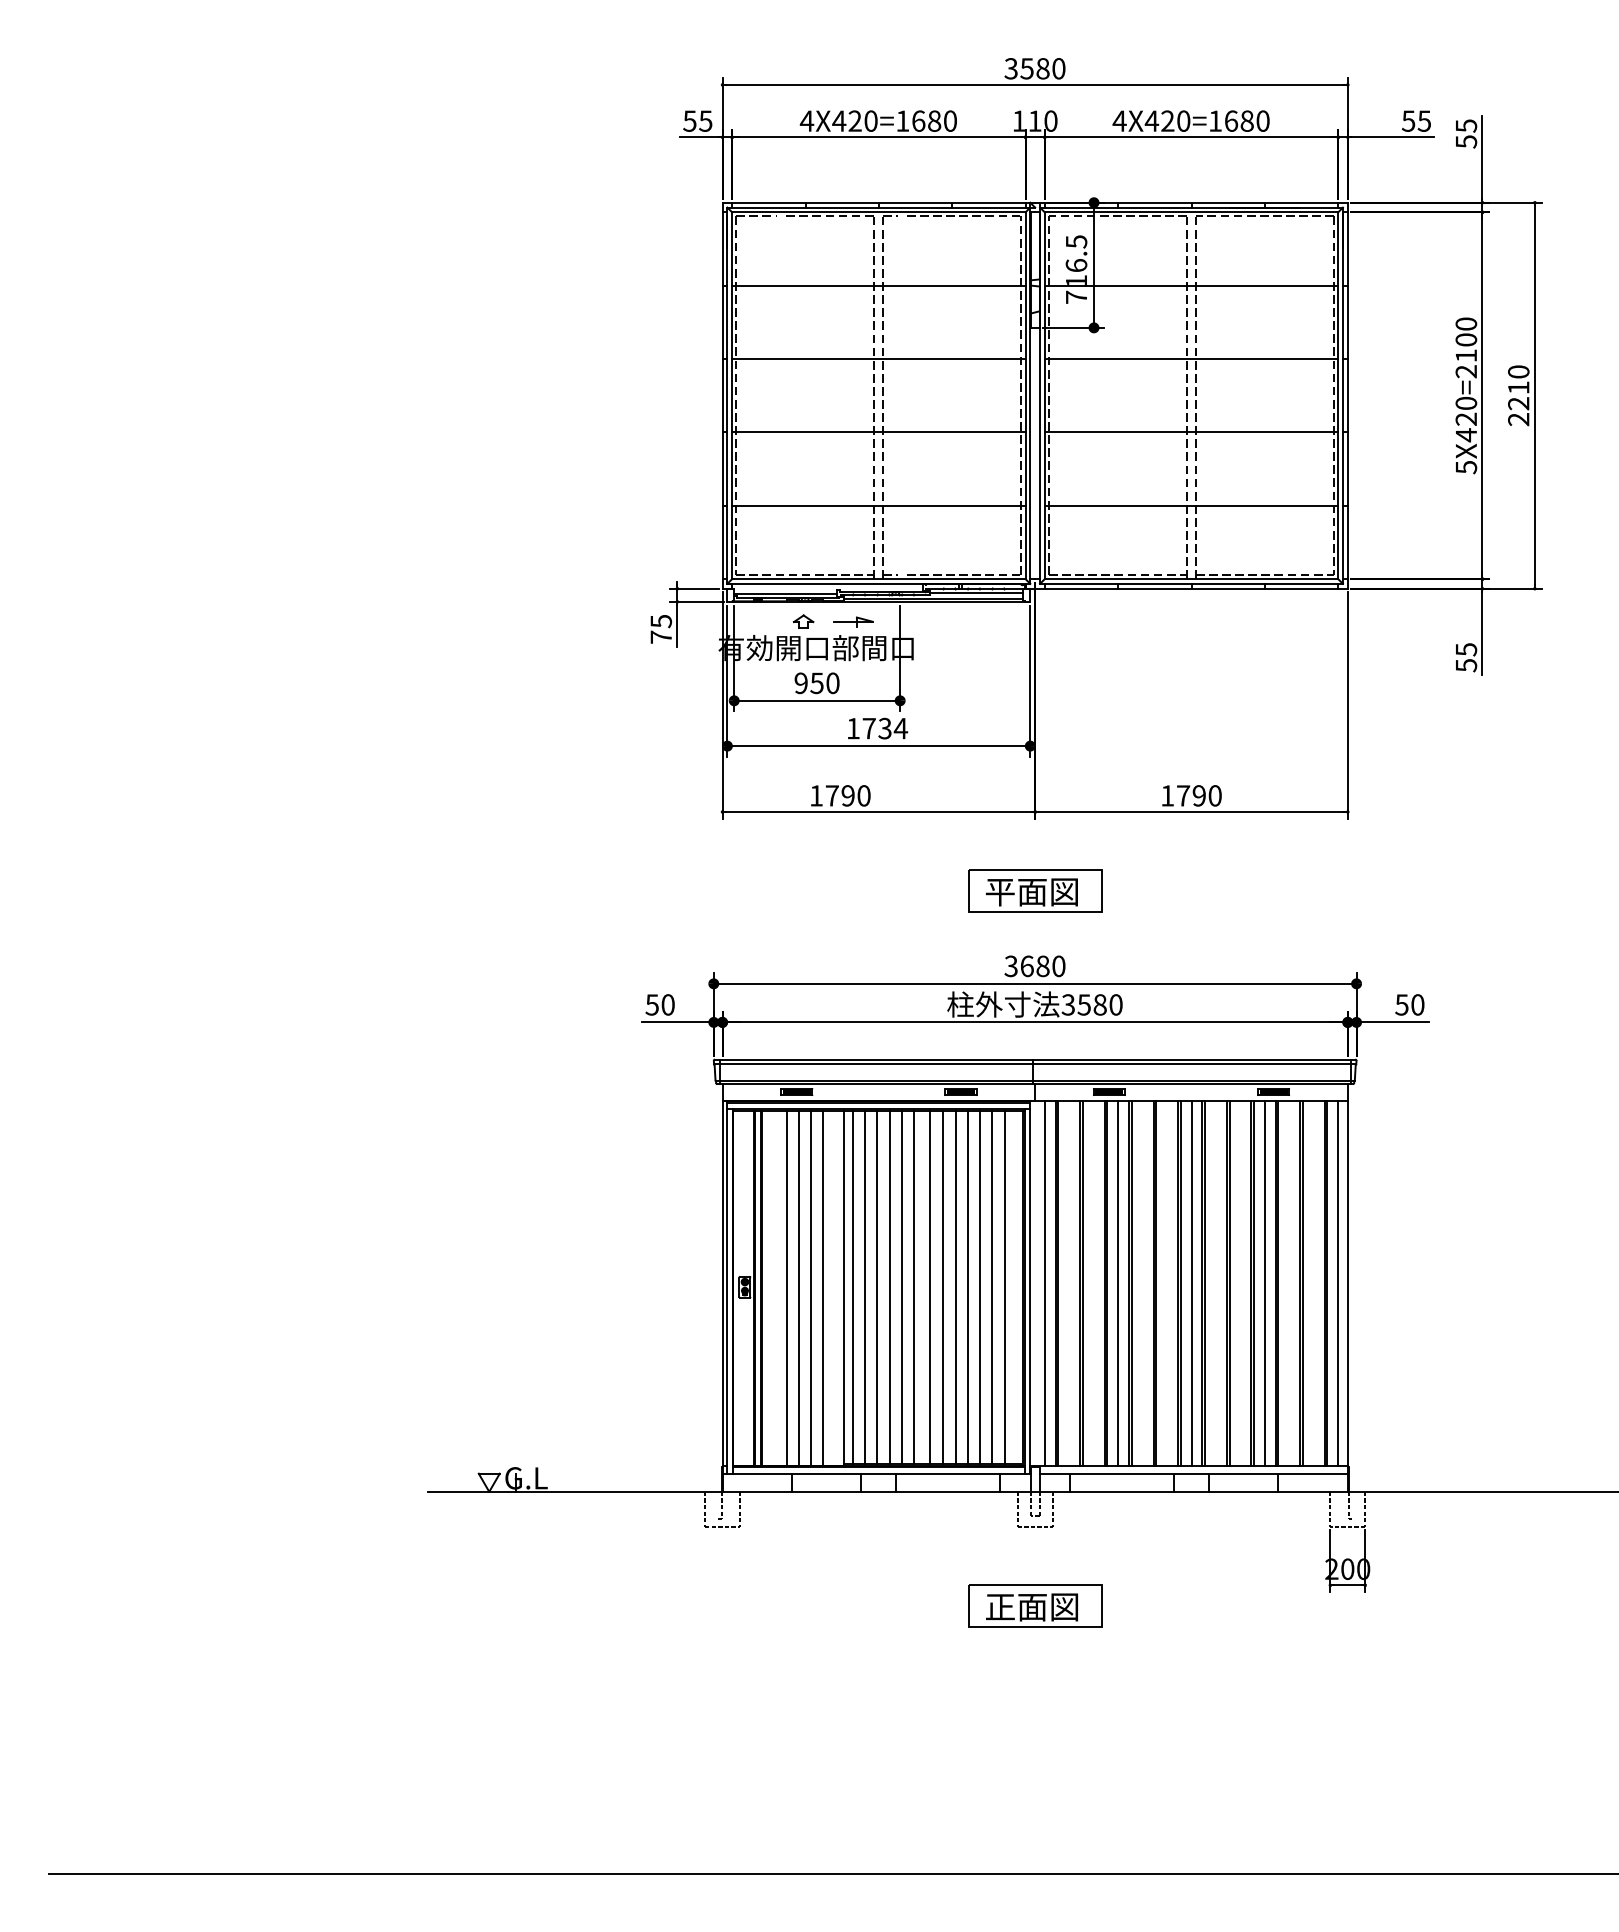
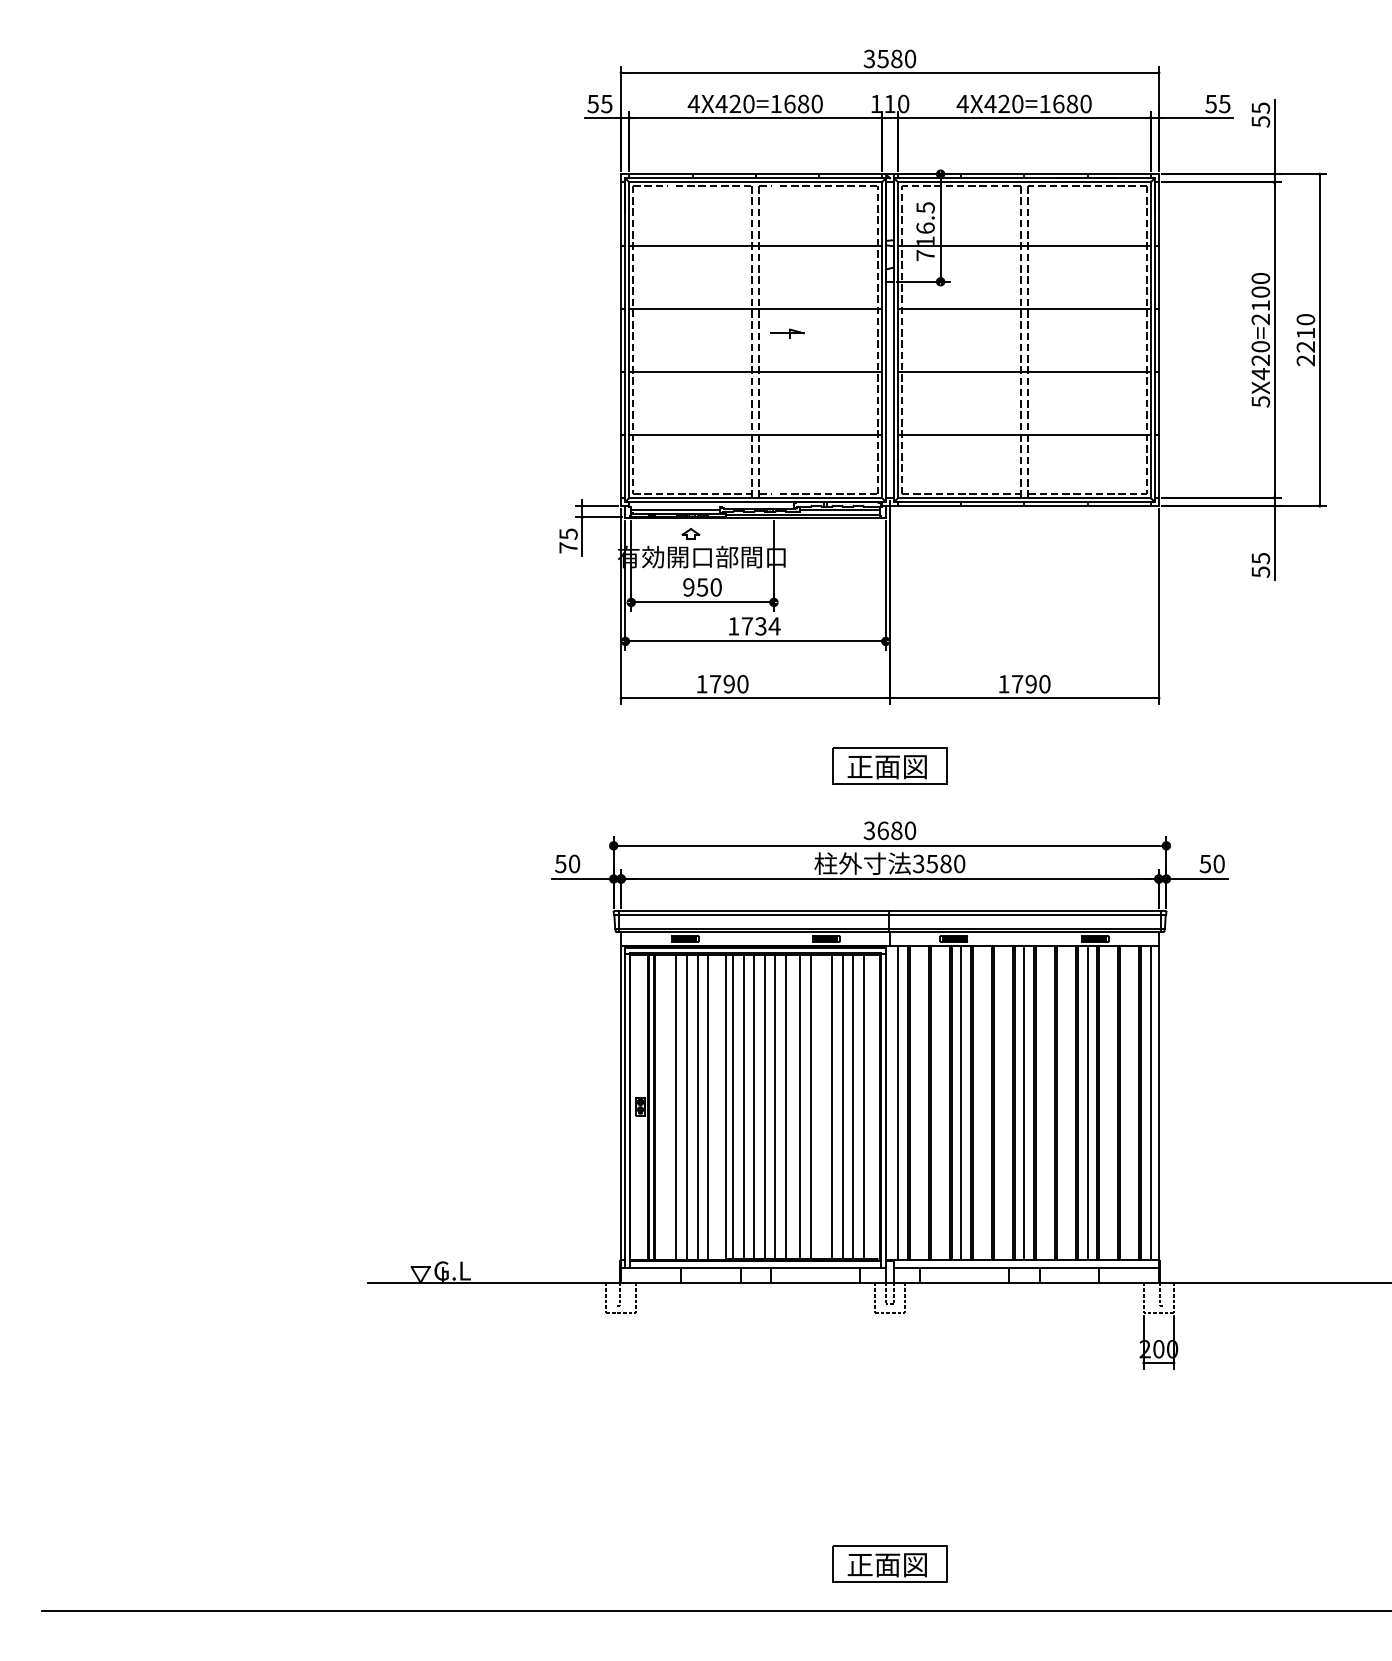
part: (853, 621) -> (787, 333), moved
text: (999, 892) -> (859, 767), 平面図 -> 正面図
line: (955, 1287) -> (821, 1106), removed
part: (1035, 1605) -> (890, 1563), moved

